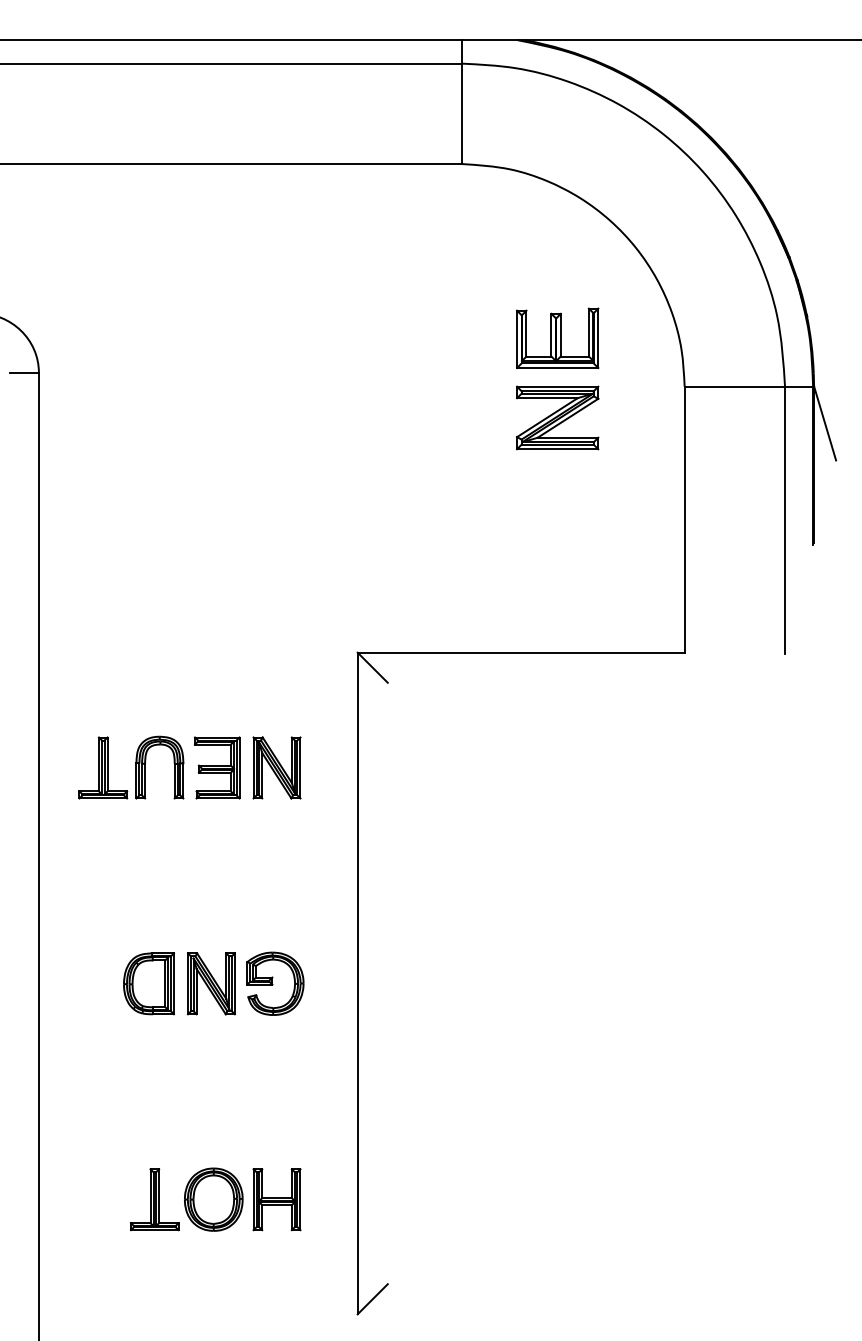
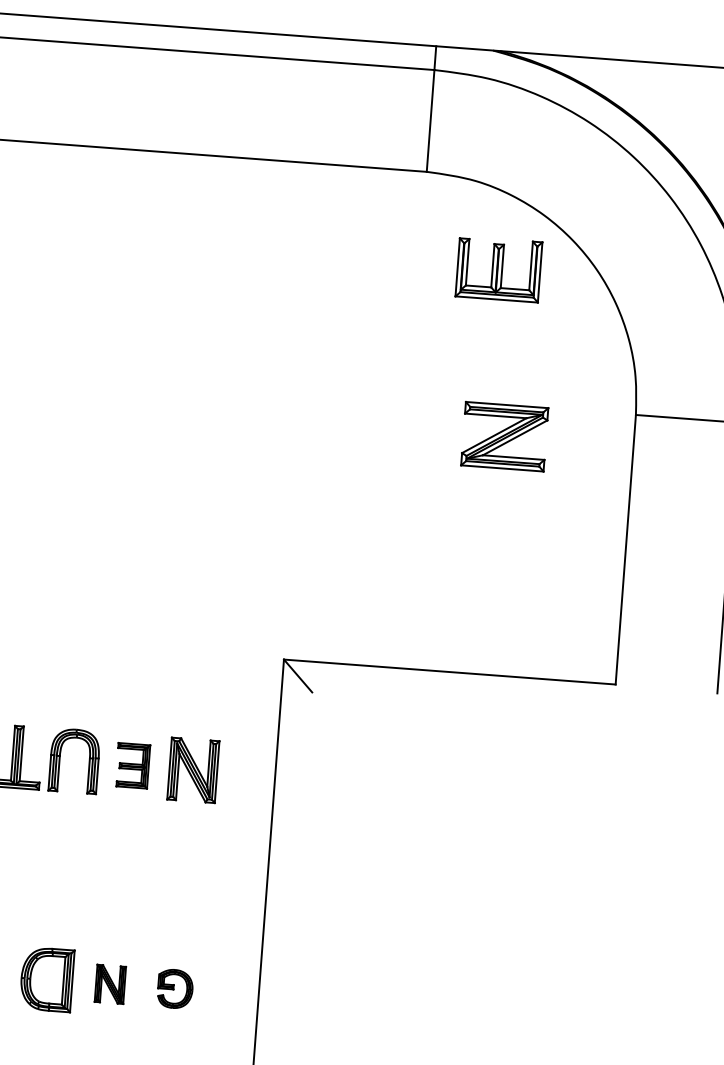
part: (557, 337) -> (498, 268), moved
part: (217, 767) -> (133, 765), size x0.7
part: (211, 983) -> (110, 983), size x0.6
part: (275, 983) -> (175, 988), size x0.6

